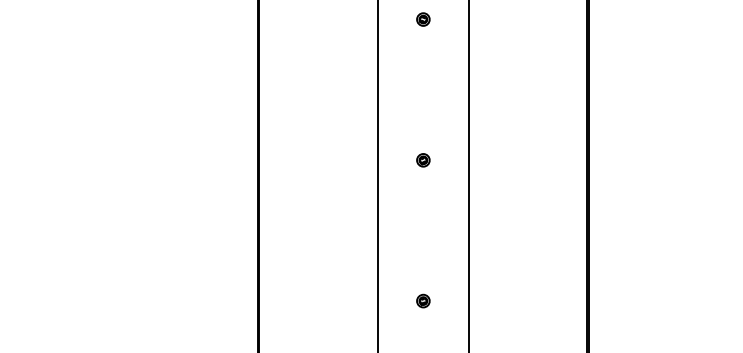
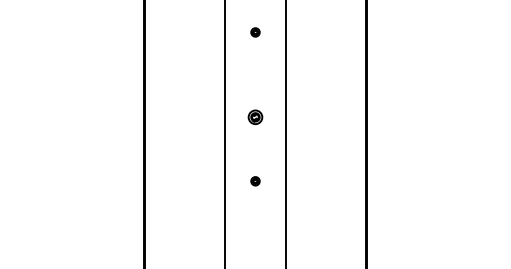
part: (423, 19) -> (255, 32), moved
part: (423, 160) -> (255, 117), size x1.6
part: (423, 301) -> (255, 181), moved

